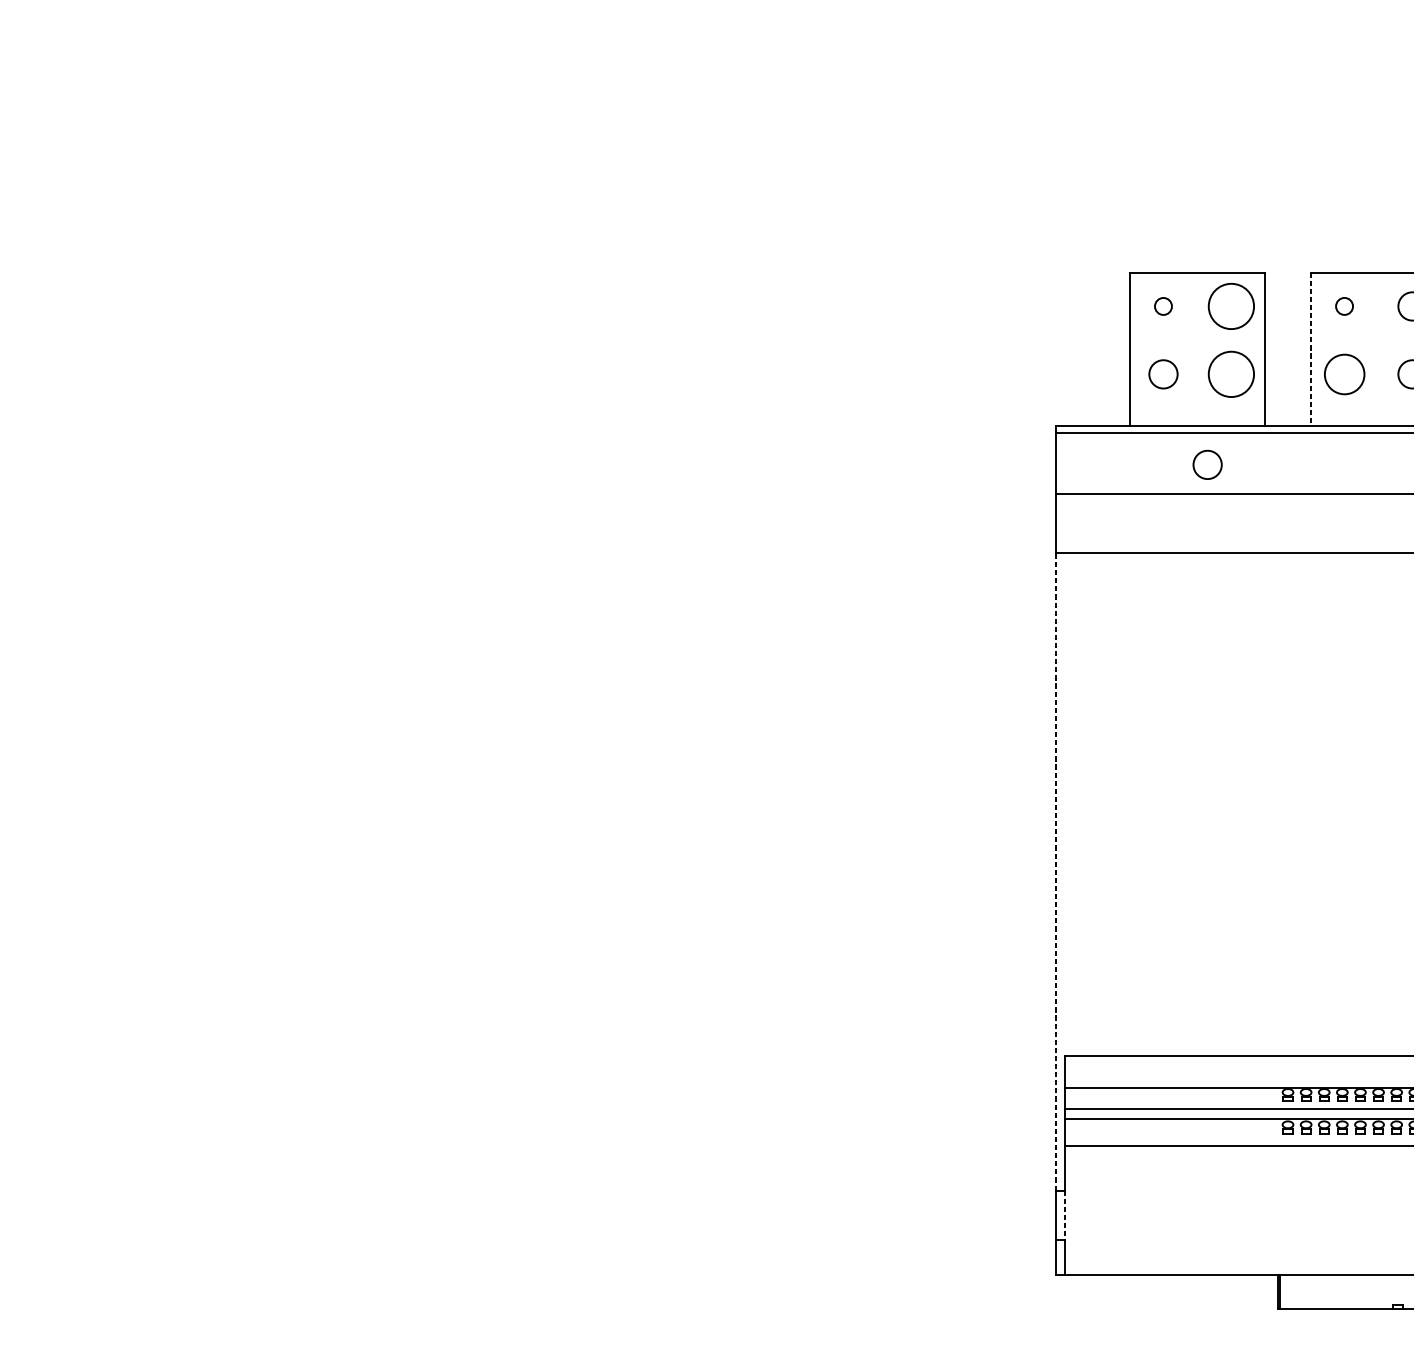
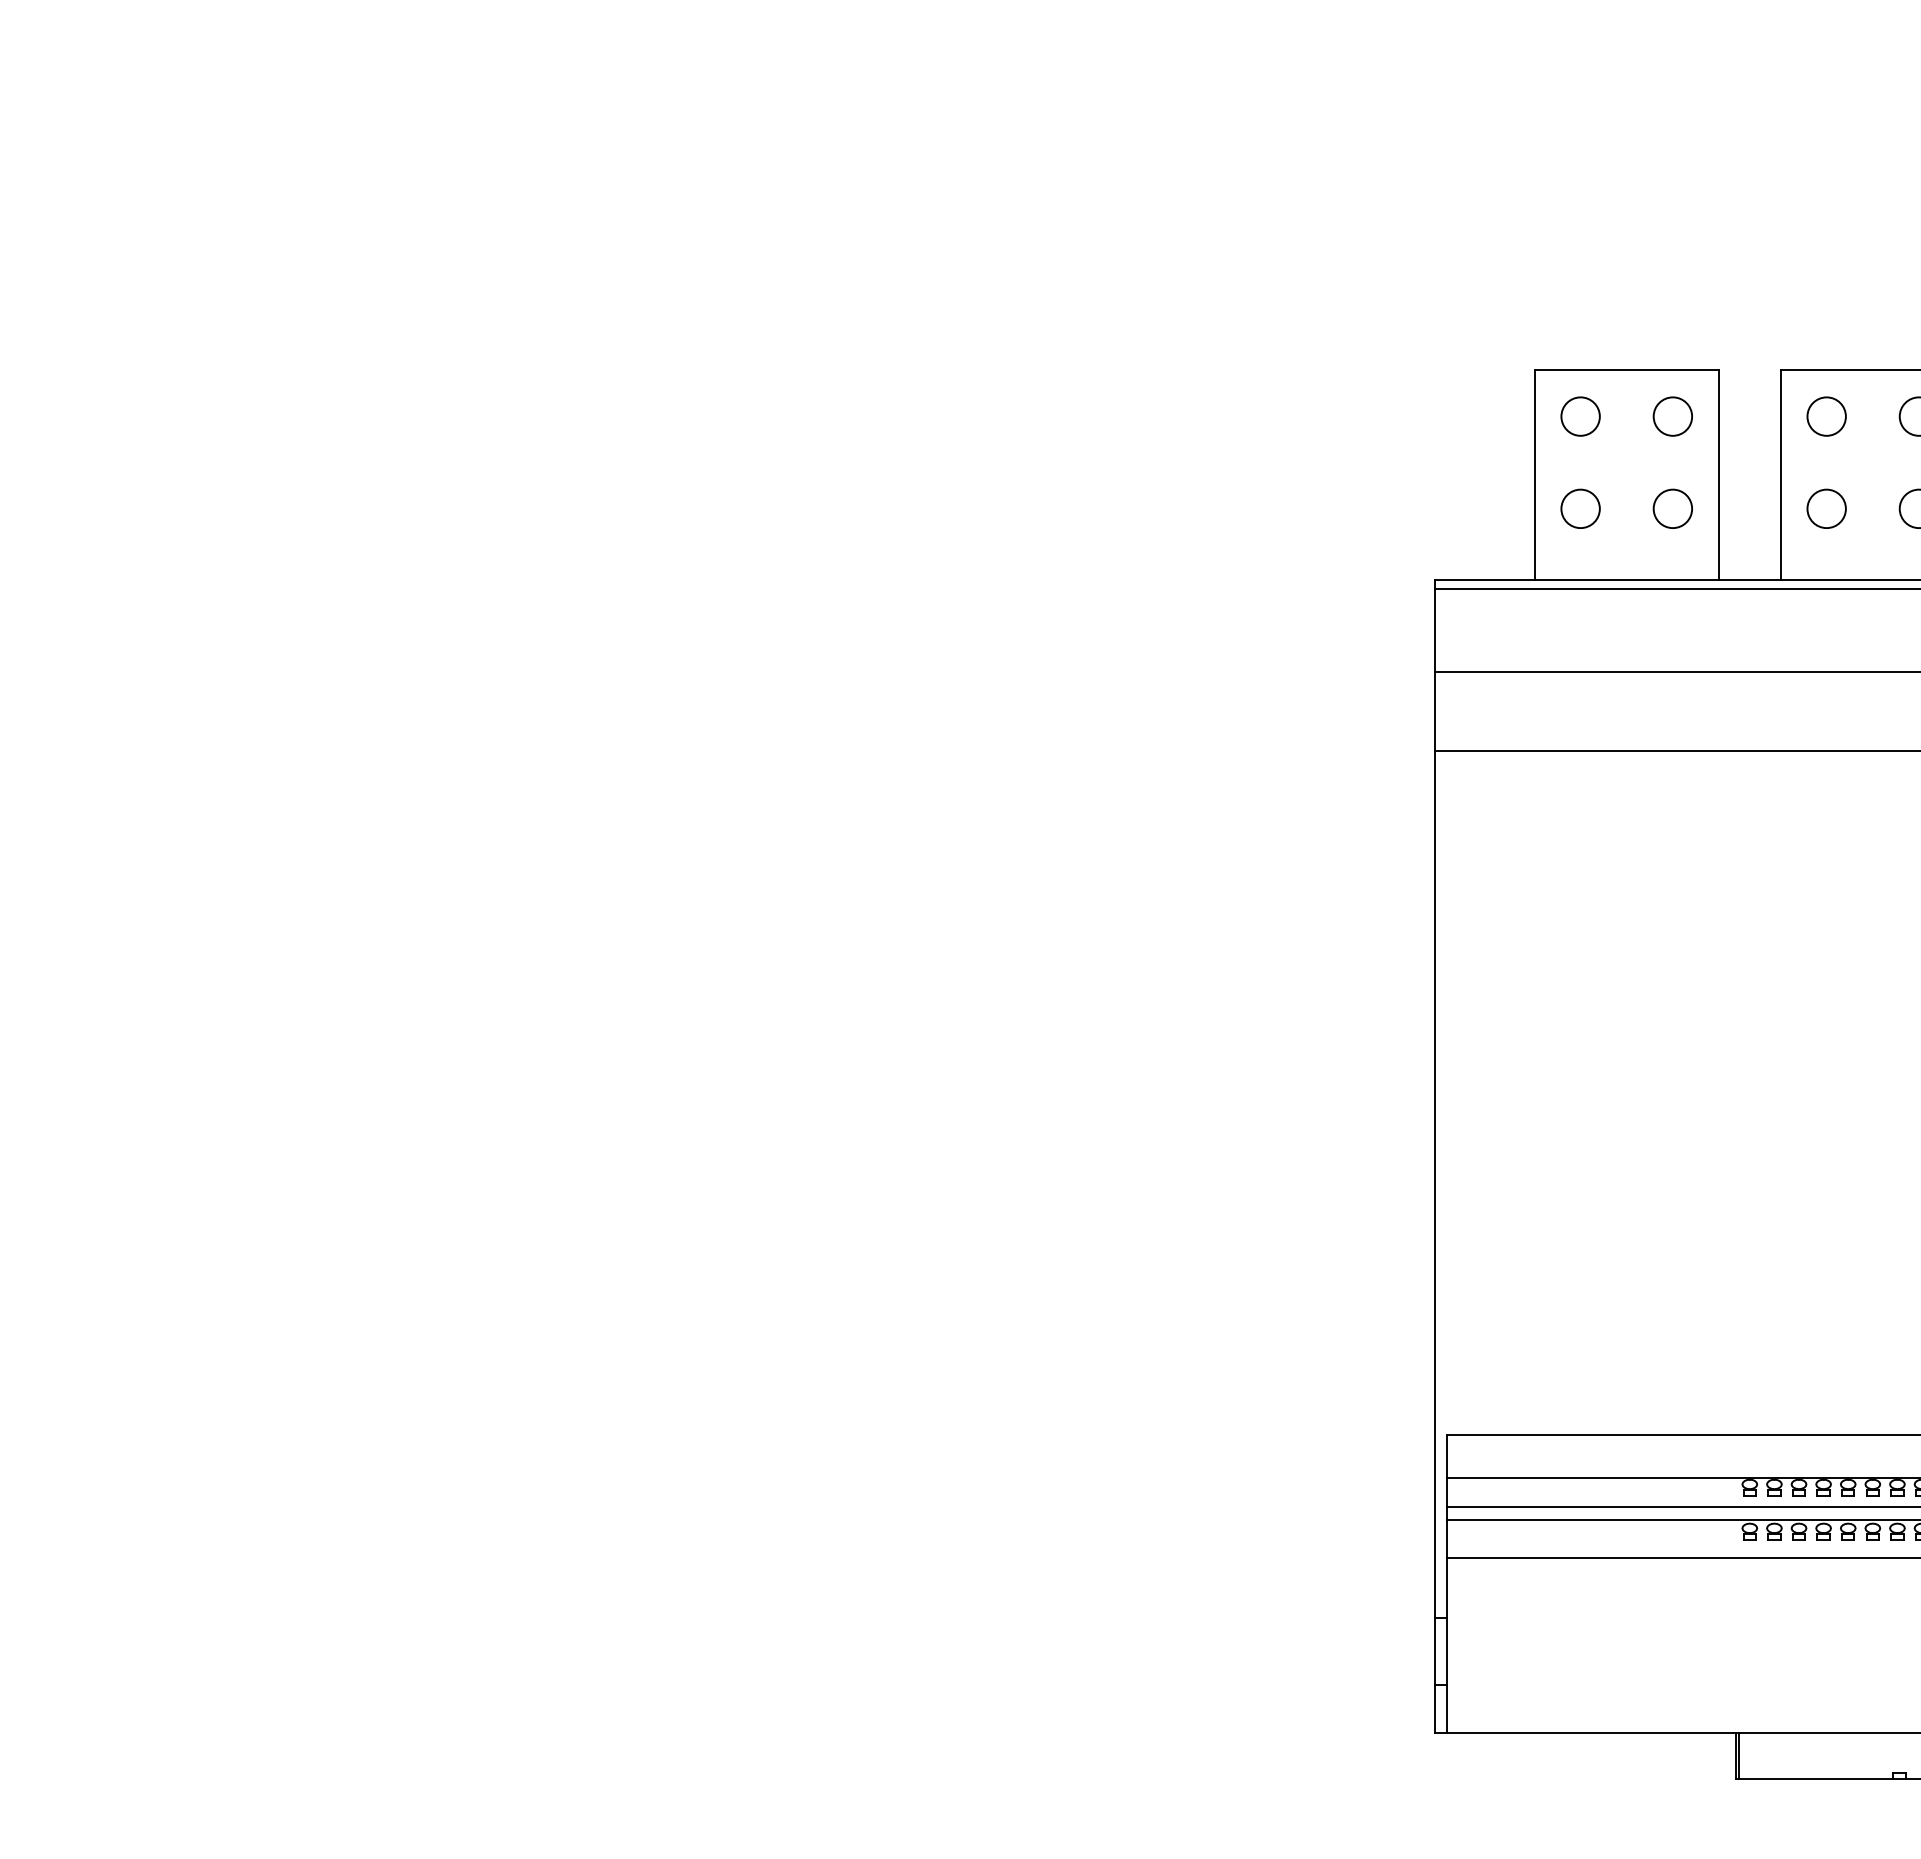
circle: (1163, 306) -> (1580, 416), size x1.67
circle: (1231, 306) -> (1672, 416), size x0.62
circle: (1344, 306) -> (1826, 416), size x1.67
line: (1310, 349) -> (1780, 475), dashed -> solid
circle: (1231, 374) -> (1672, 508), size x0.62
circle: (1344, 374) -> (1826, 508), size x0.71
circle: (1207, 464) -> (1640, 631), removed
line: (1055, 870) -> (1434, 1183), dashed -> solid
line: (1064, 1215) -> (1446, 1651), dashed -> solid

